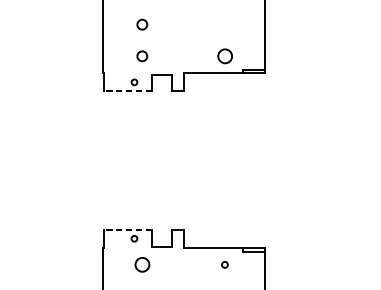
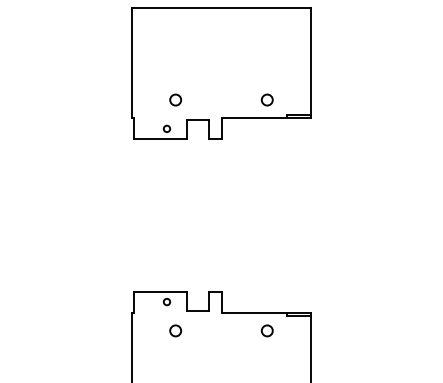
circle: (142, 24) -> (175, 64), removed
circle: (224, 55) -> (266, 99), size x0.71
line: (128, 91) -> (160, 138), dashed -> solid
line: (128, 230) -> (160, 292), dashed -> solid
circle: (142, 264) -> (175, 330), size x0.71
circle: (224, 264) -> (266, 330), size x1.67

